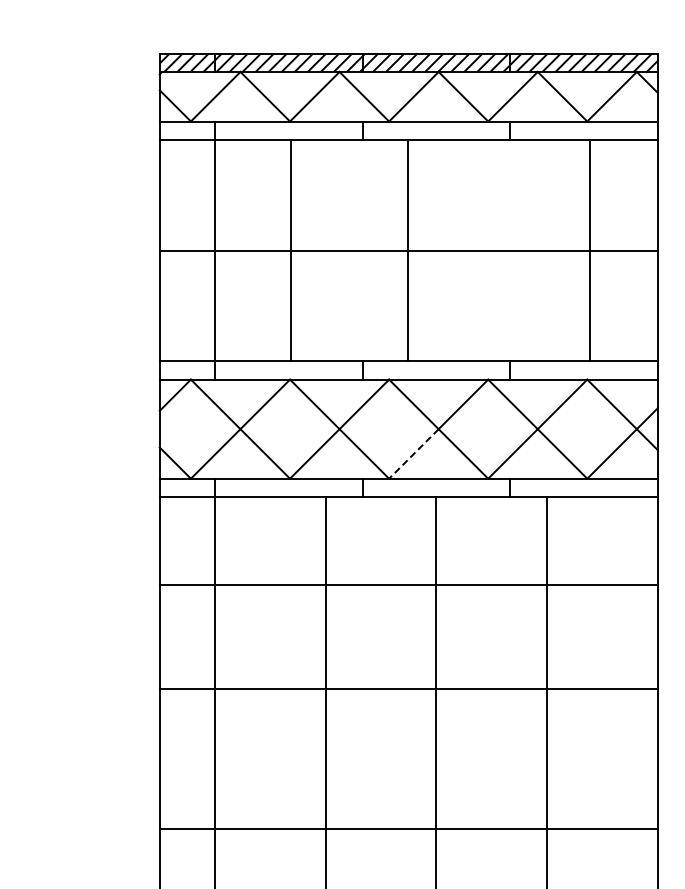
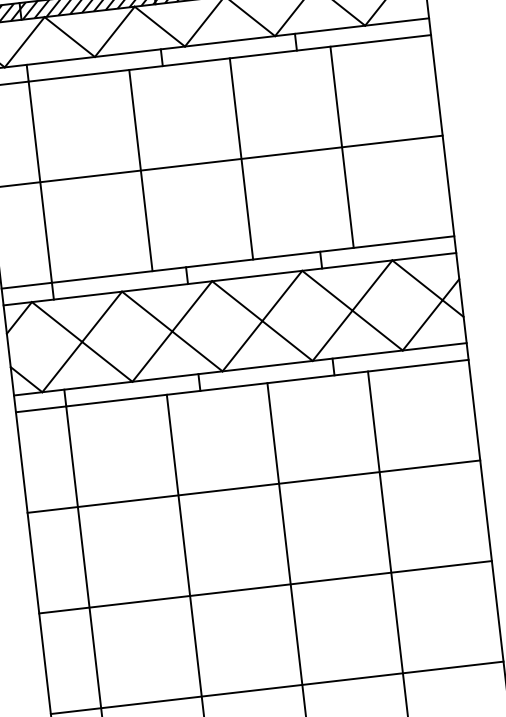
line: (290, 250) -> (140, 170), moved
line: (408, 250) -> (241, 158), moved
line: (589, 250) -> (341, 147), moved
line: (413, 454) -> (242, 346), dashed -> solid
line: (408, 584) -> (253, 486), moved
line: (408, 689) -> (265, 587), moved

